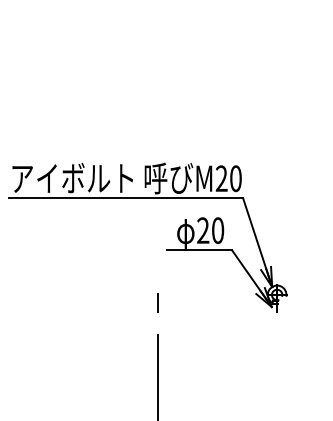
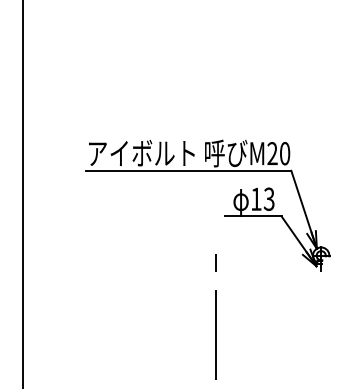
text: (210, 229) -> (262, 198), 20 -> 13

